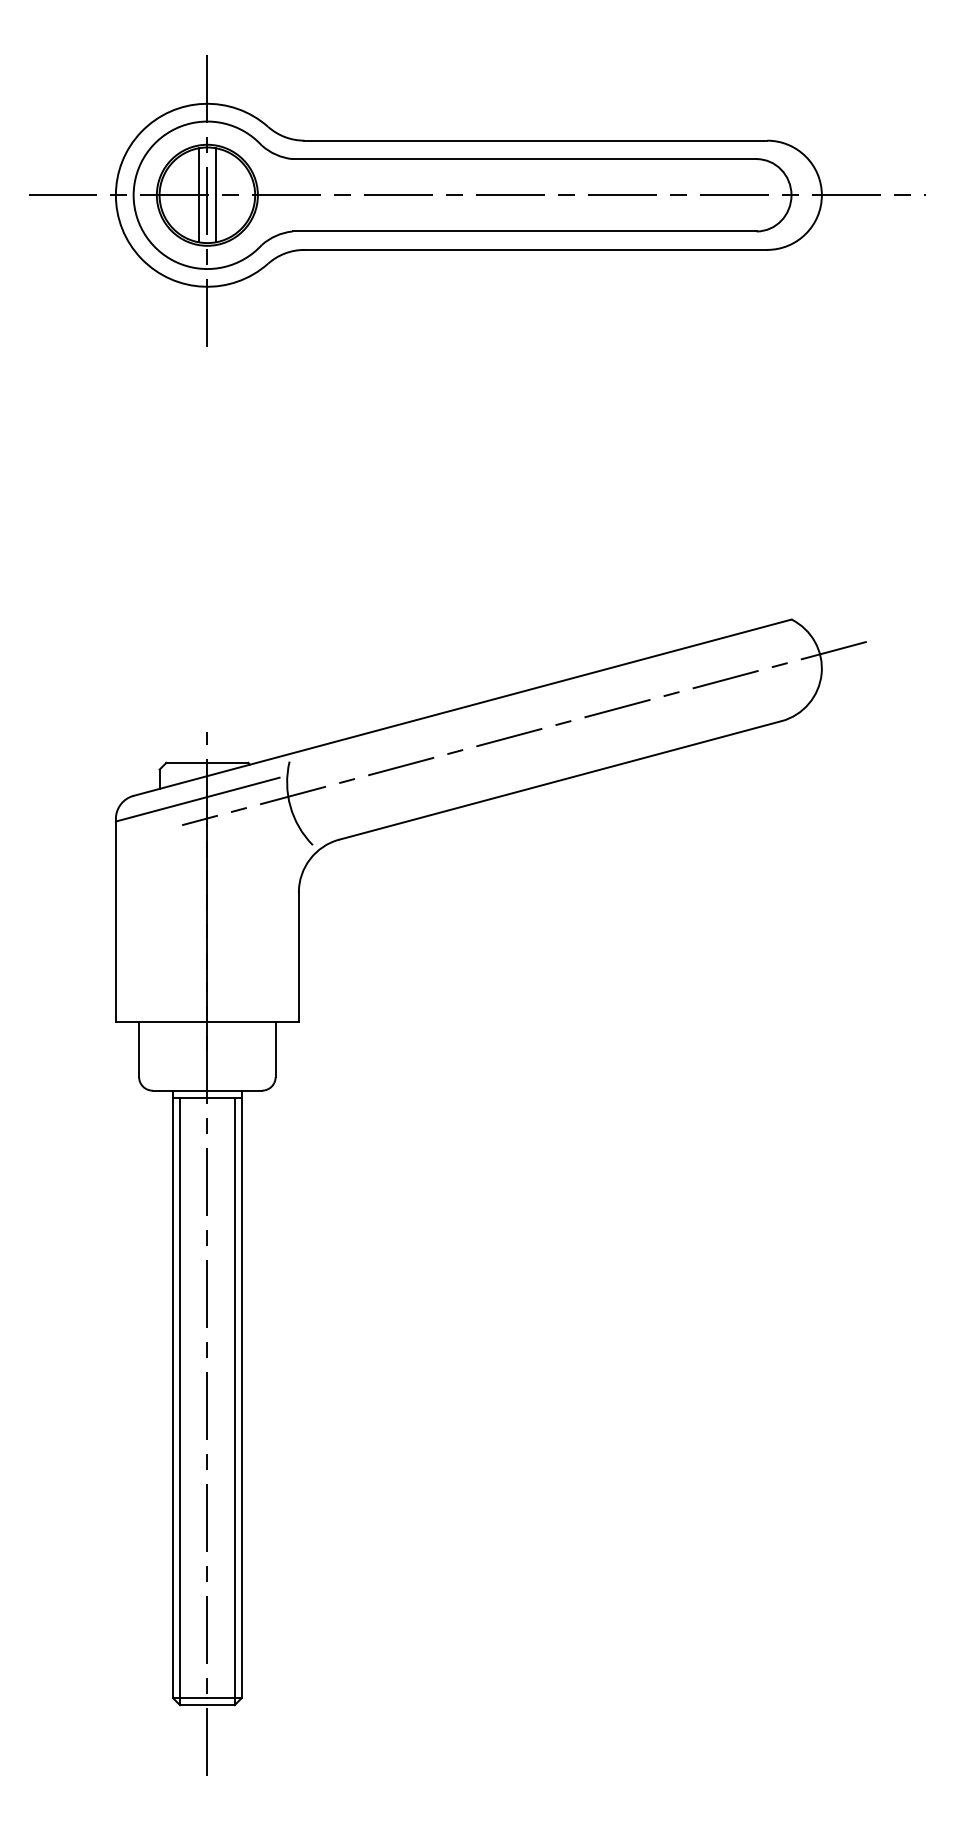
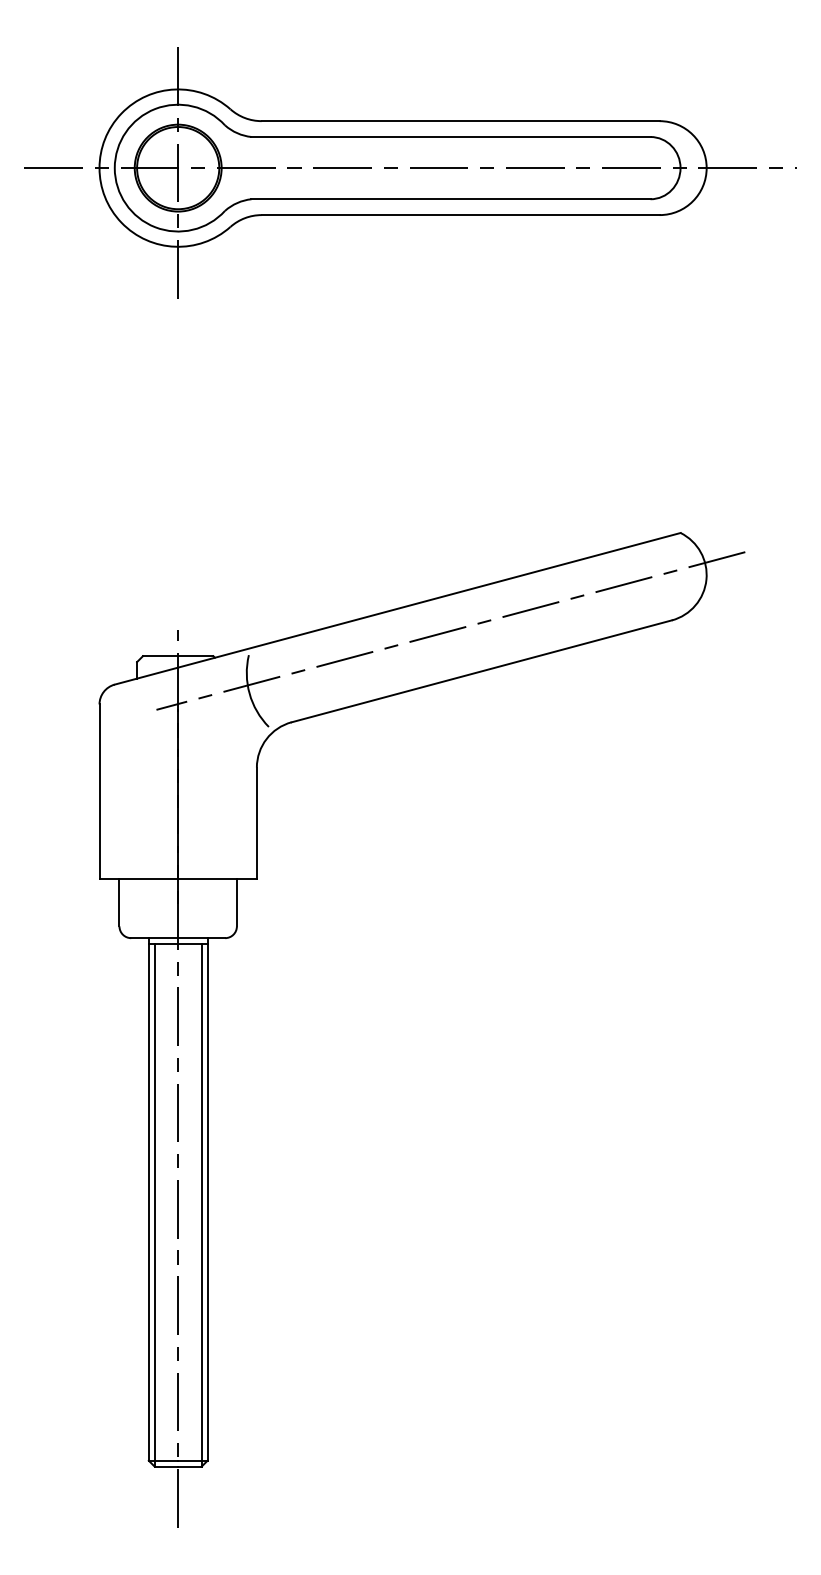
line: (199, 195) -> (171, 168), removed
line: (215, 195) -> (185, 168), removed
line: (197, 799) -> (169, 687), removed

